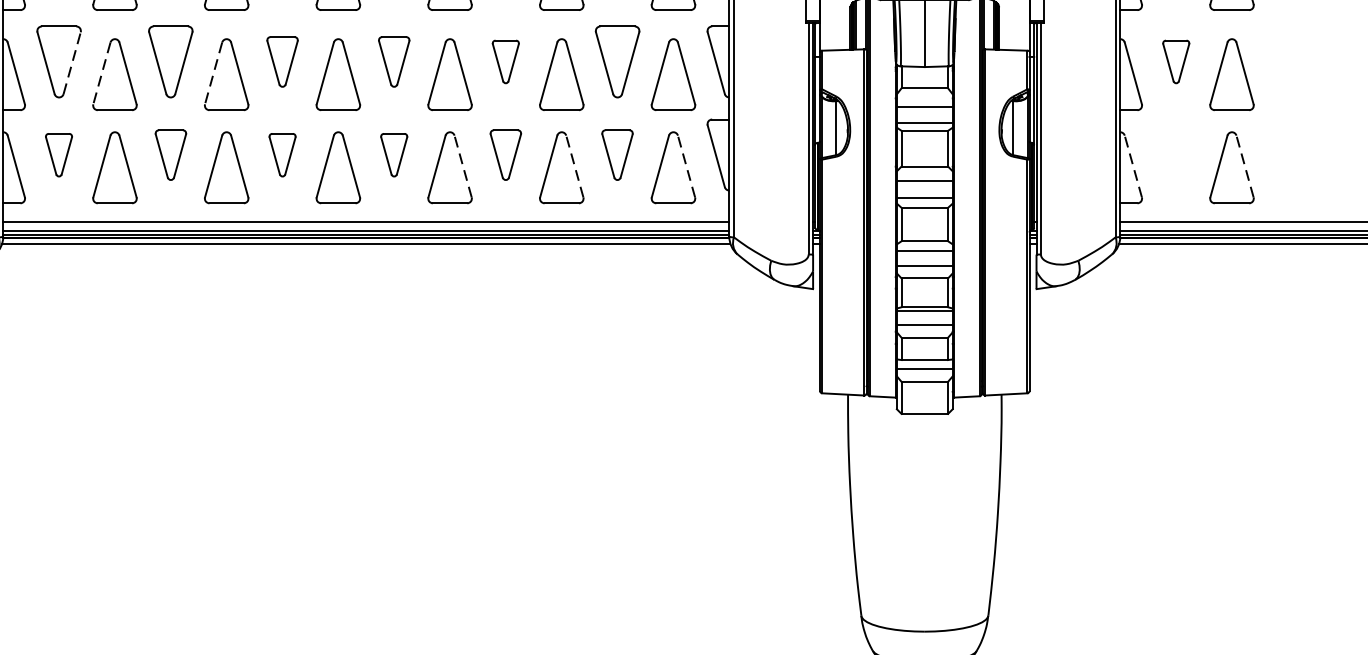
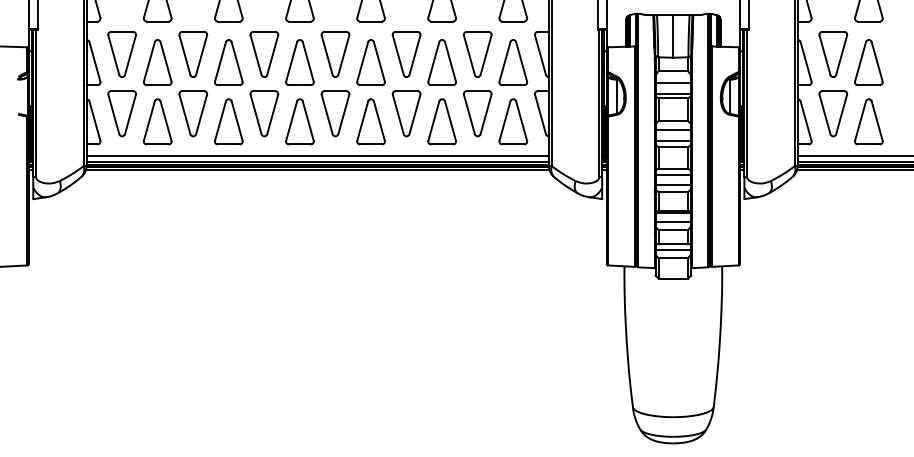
line: (72, 61) -> (130, 54), dashed -> solid
part: (282, 61) -> (264, 54), size x1.43
part: (394, 61) -> (335, 54), size x1.43
part: (505, 61) -> (406, 54), size x1.67
part: (1176, 61) -> (833, 54), size x1.67
line: (102, 74) -> (149, 62), dashed -> solid
line: (213, 74) -> (220, 62), dashed -> solid
part: (58, 154) -> (121, 113), size x1.67
part: (171, 154) -> (193, 113), size x1.43
part: (282, 154) -> (264, 113), size x1.67
part: (394, 154) -> (335, 113), size x1.67
part: (505, 154) -> (406, 113), size x1.43
part: (617, 154) -> (477, 113), size x1.43
part: (1176, 154) -> (833, 113), added
line: (463, 165) -> (379, 120), dashed -> solid
line: (574, 165) -> (450, 120), dashed -> solid
line: (686, 165) -> (521, 120), dashed -> solid
line: (1132, 165) -> (805, 120), dashed -> solid
line: (1245, 165) -> (877, 120), dashed -> solid

